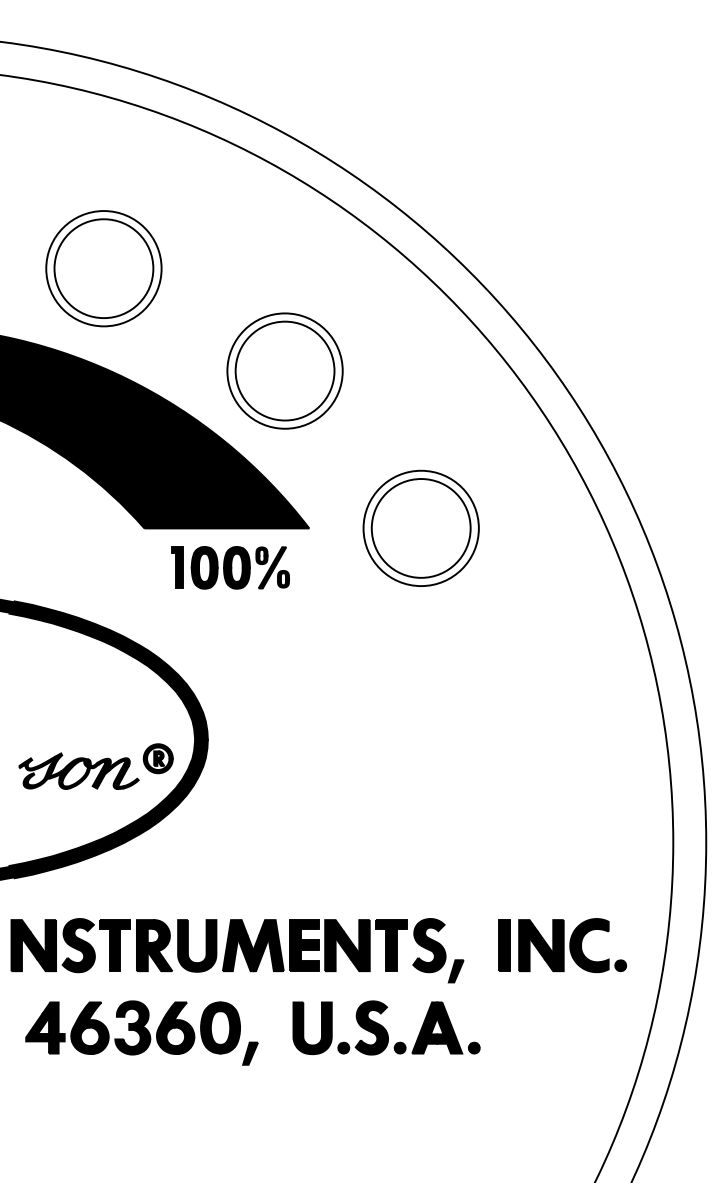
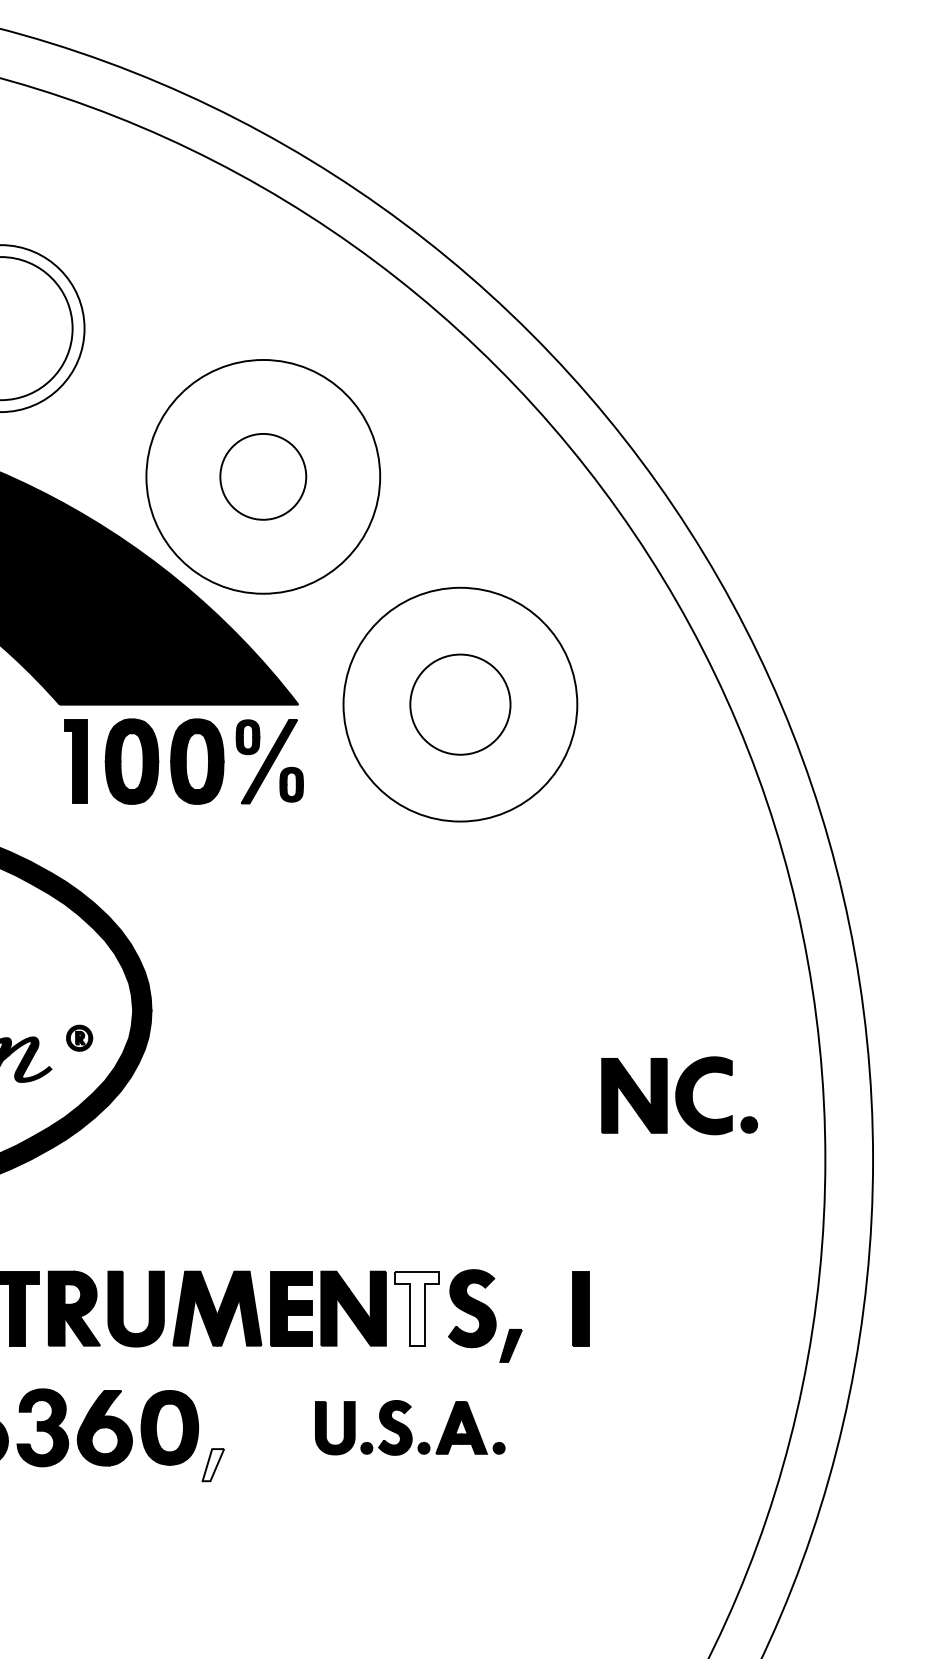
circle: (284, 370) -> (262, 476), size x0.6
circle: (284, 370) -> (262, 476), size x1.4
circle: (420, 528) -> (459, 704), size x0.7
circle: (420, 528) -> (459, 704), size x1.4
part: (230, 567) -> (184, 761), size x1.4
part: (157, 758) -> (78, 1037), size x0.6
fill: (391, 945) -> (417, 1308), removed
part: (572, 945) -> (679, 1095), moved
part: (386, 1027) -> (410, 1427), size x0.7
fill: (250, 1053) -> (213, 1464), removed

